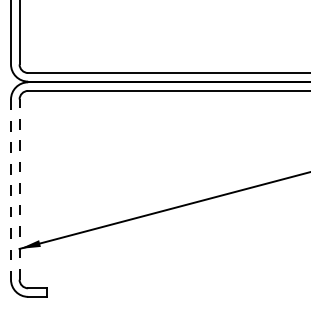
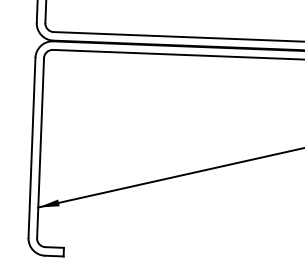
line: (19, 189) -> (40, 148), dashed -> solid
line: (11, 190) -> (32, 148), dashed -> solid

